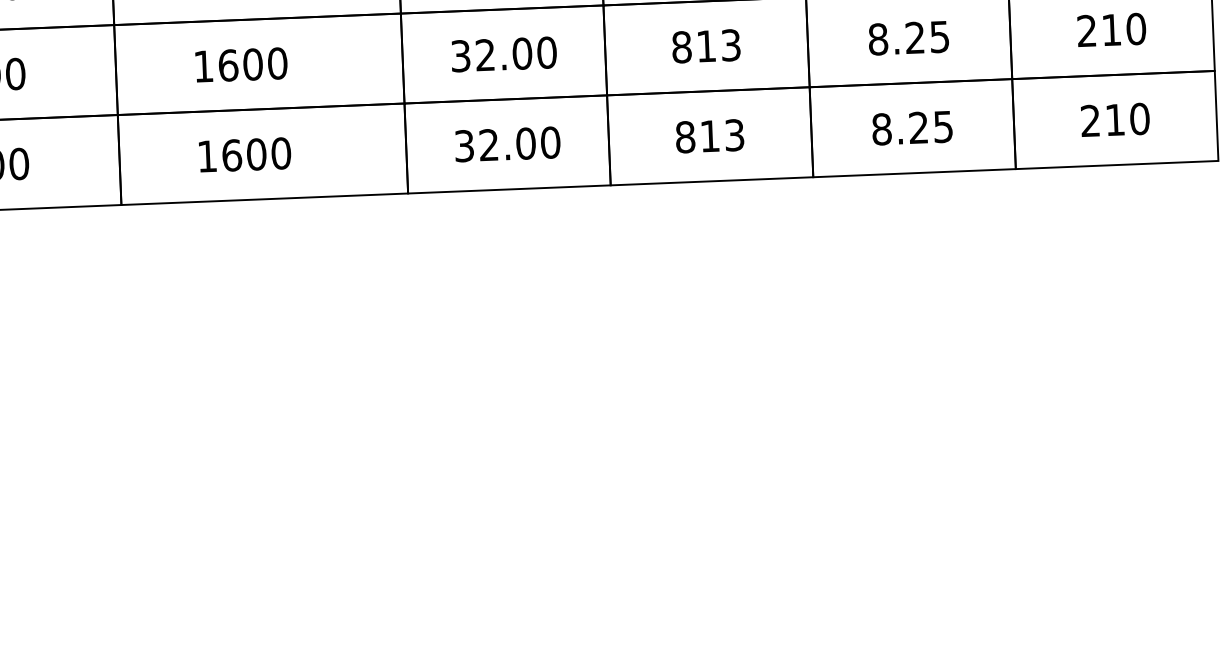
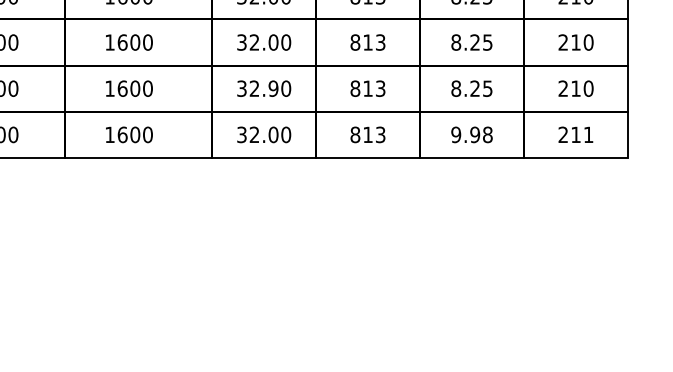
text: (522, 53) -> (273, 88), 32.00 -> 32.90
text: (1139, 118) -> (588, 134), 210 -> 211
text: (911, 127) -> (471, 134), 8.25 -> 9.98

